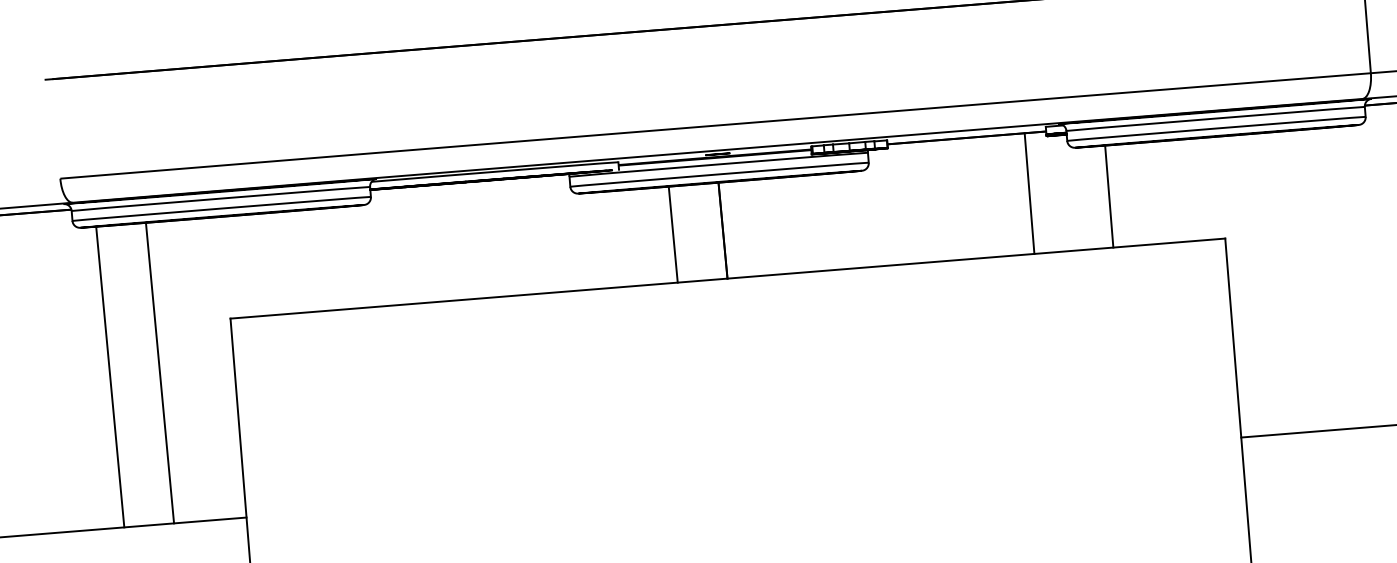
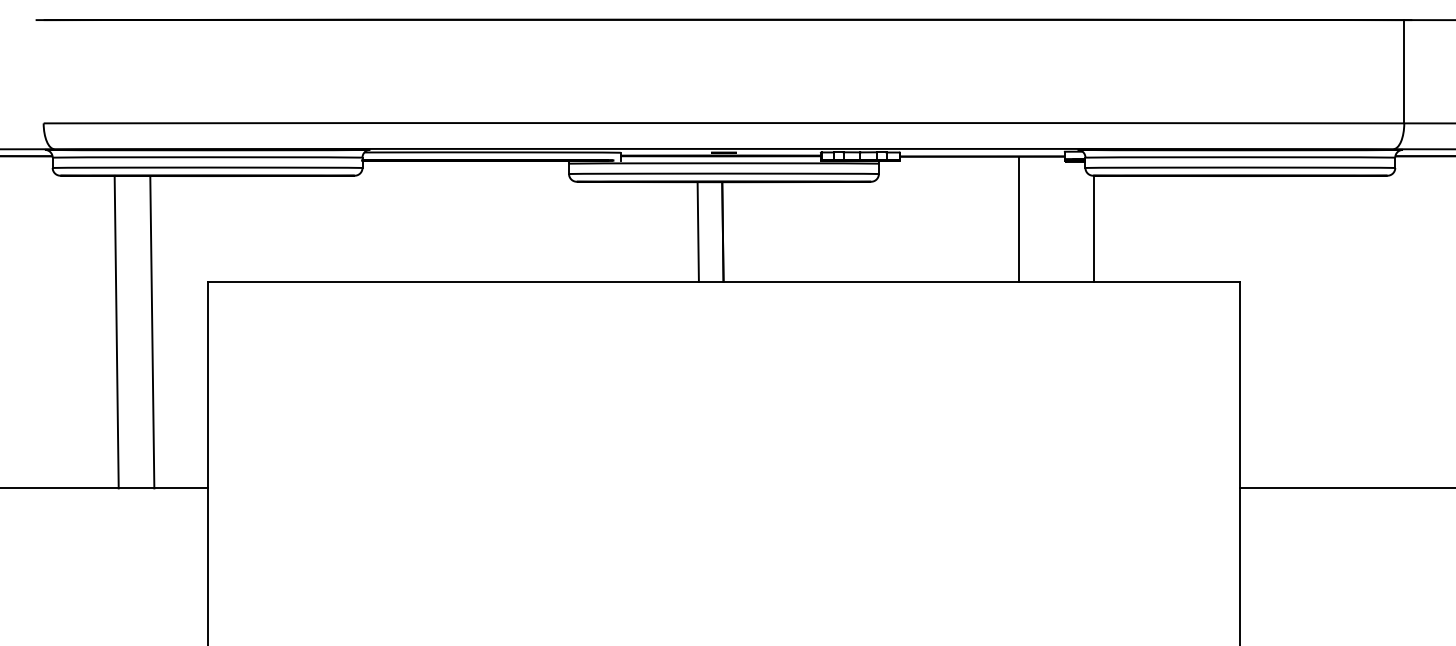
line: (1029, 192) -> (1019, 218), moved
line: (1109, 196) -> (1094, 228), moved
line: (672, 234) -> (697, 231), moved
line: (160, 373) -> (152, 332), moved
line: (110, 376) -> (116, 331), moved

